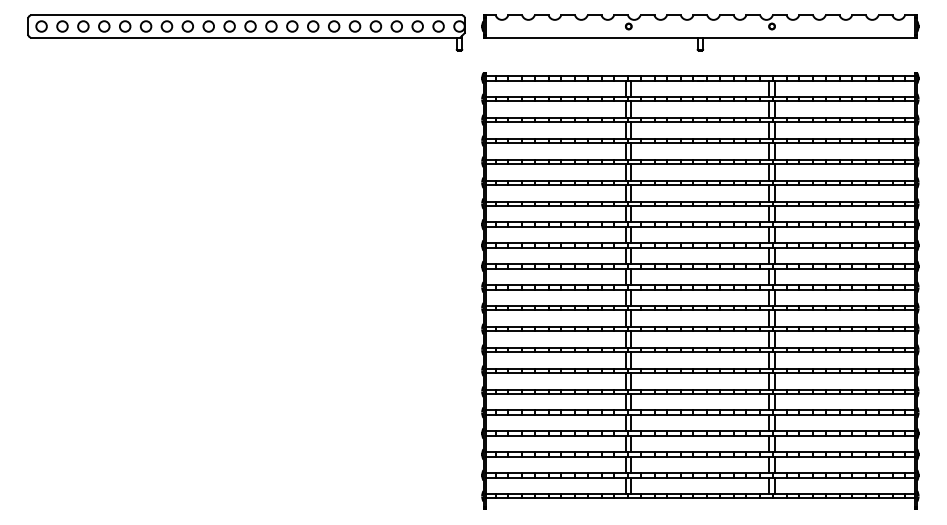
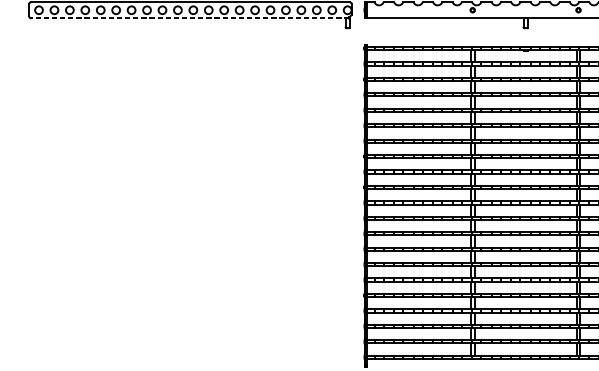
line: (246, 37) -> (190, 18), solid -> dashed

